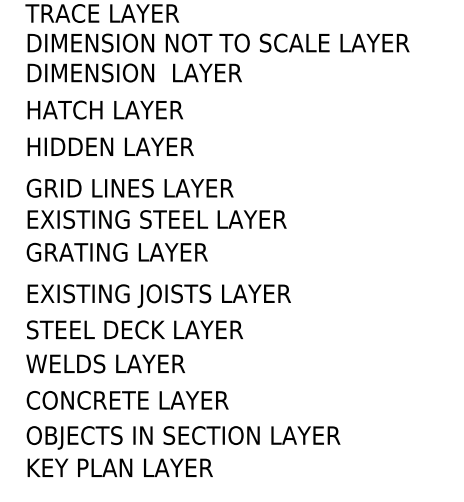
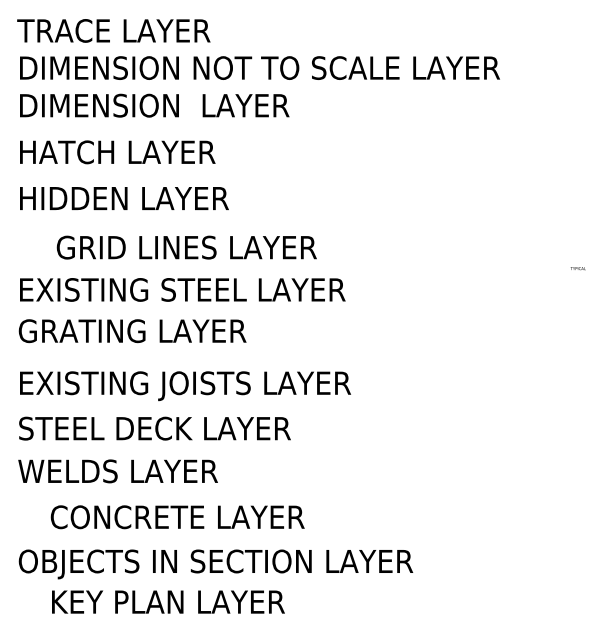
text: (129, 188) -> (186, 247), moved
text: (127, 400) -> (177, 517), moved
text: (120, 467) -> (168, 601), moved

